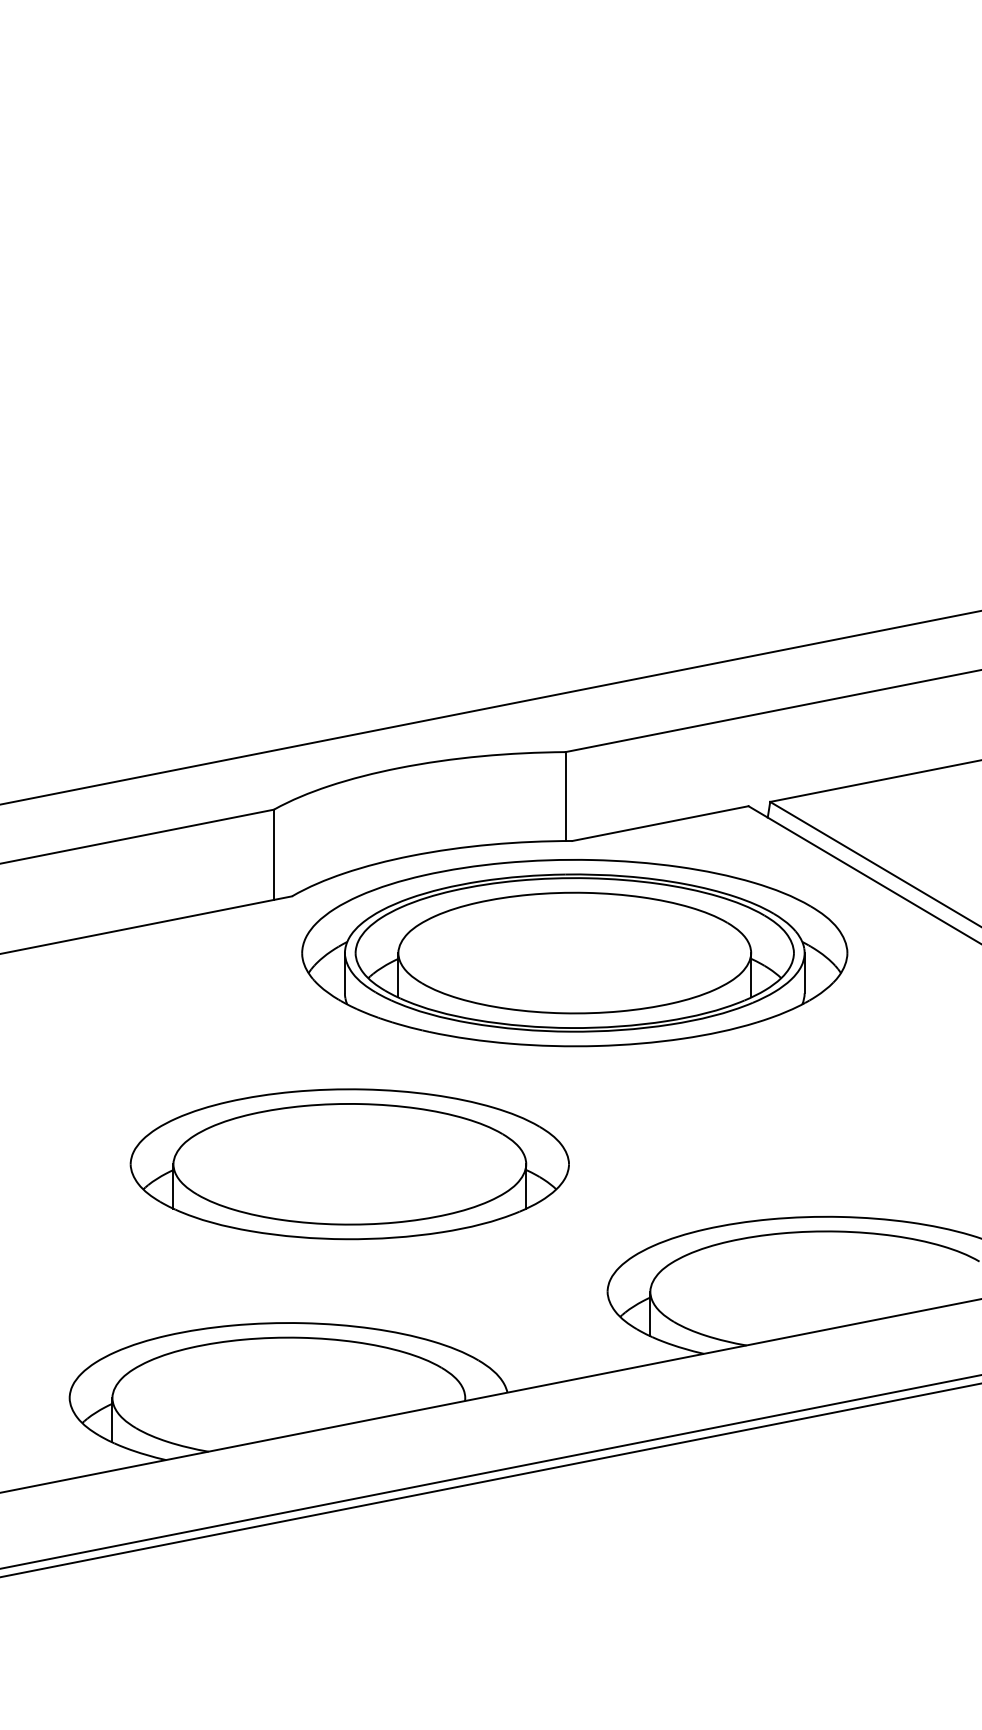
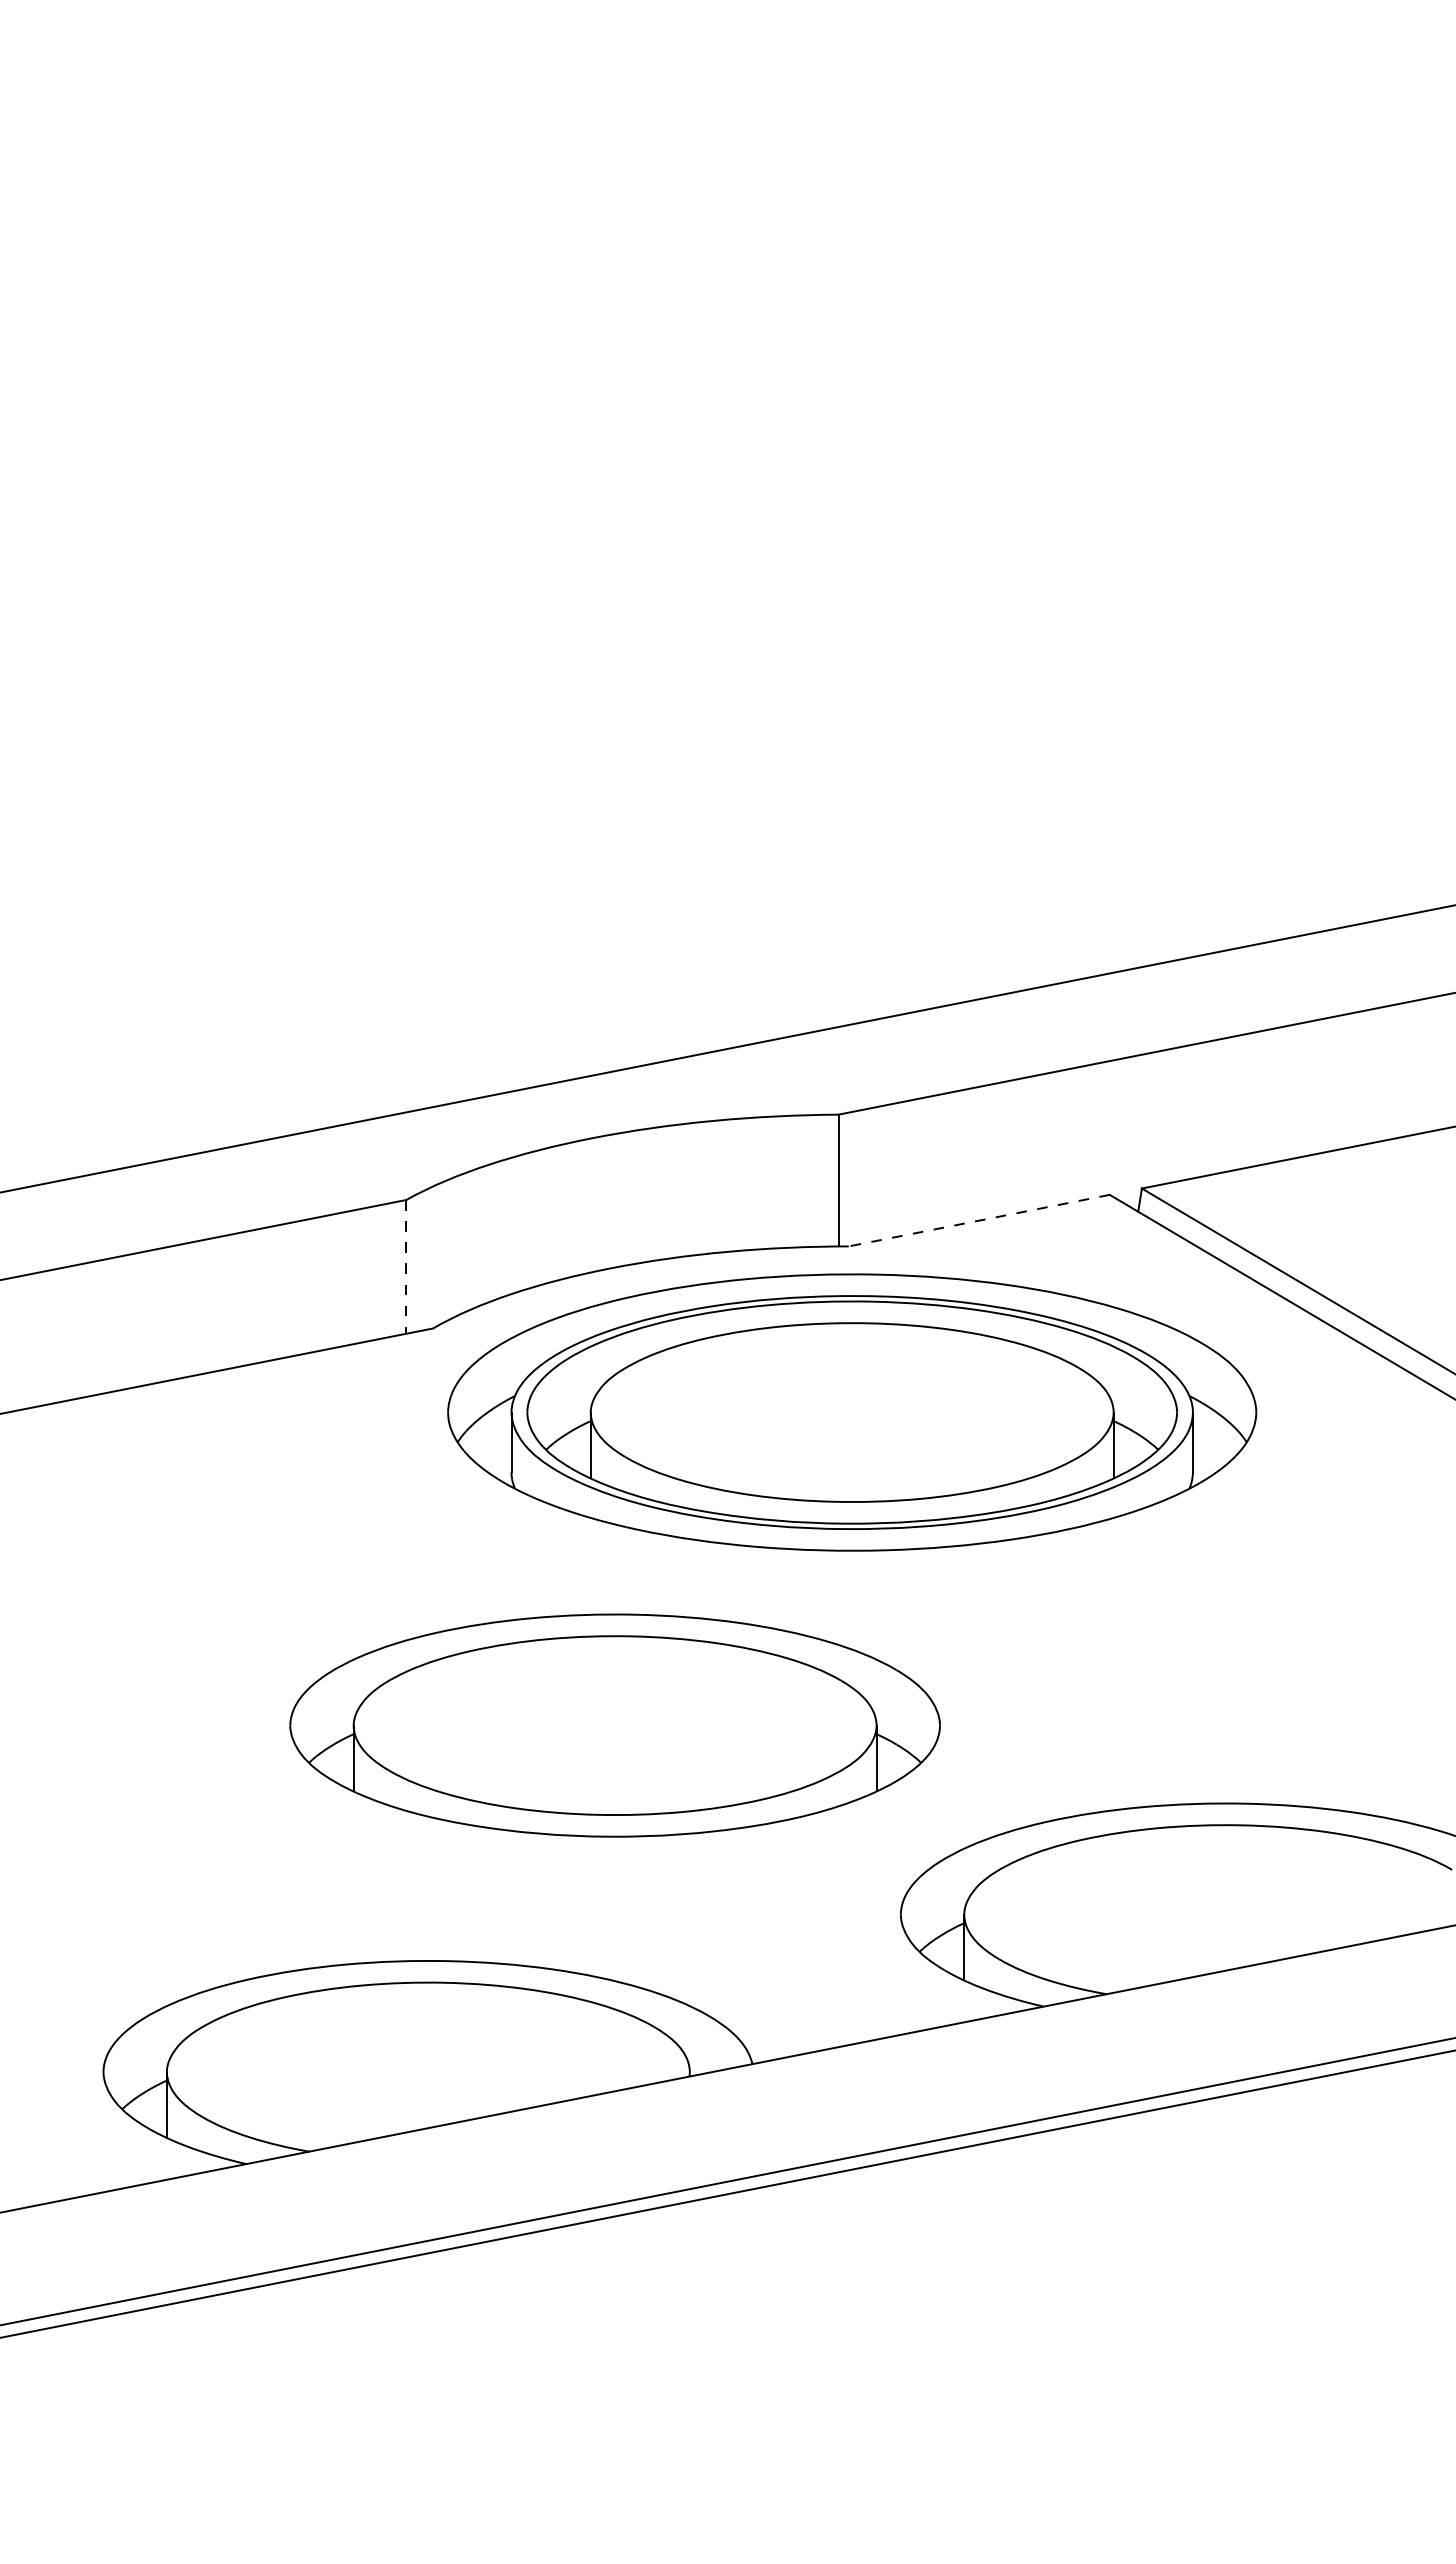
line: (660, 823) -> (979, 1220), solid -> dashed
line: (273, 855) -> (405, 1267), solid -> dashed
part: (349, 1164) -> (614, 1725), moved

